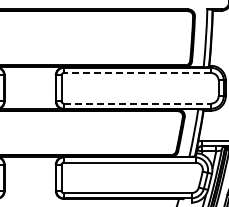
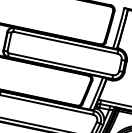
line: (137, 73) -> (65, 43), dashed -> solid
line: (137, 103) -> (60, 64), dashed -> solid

